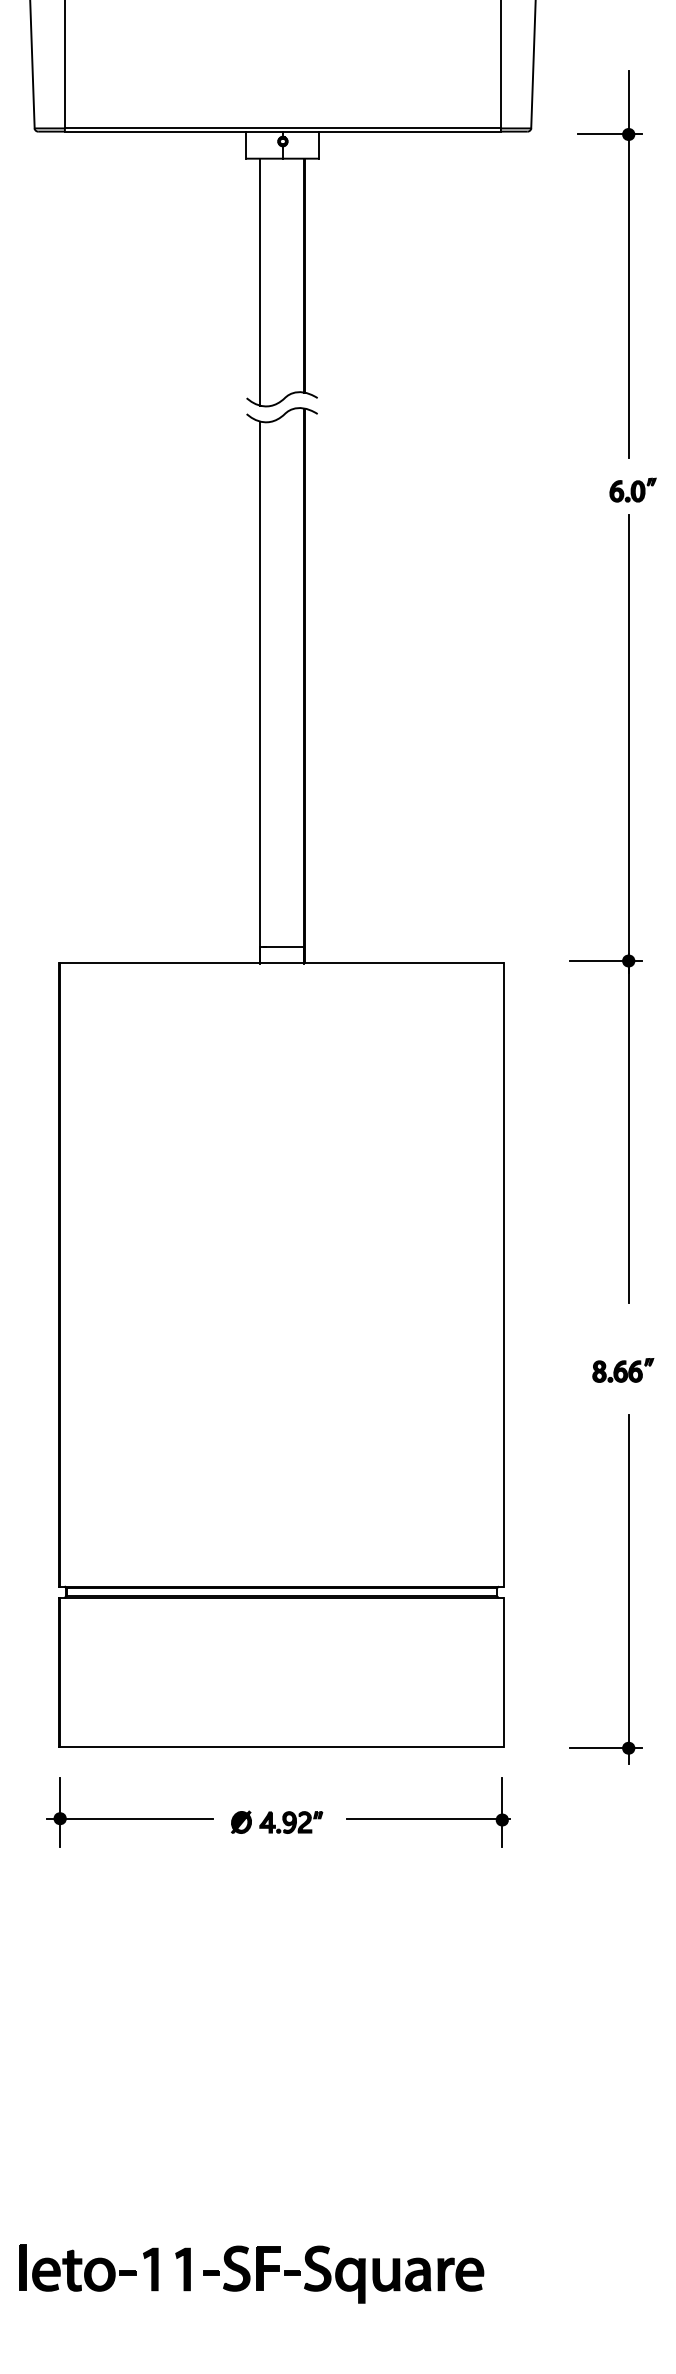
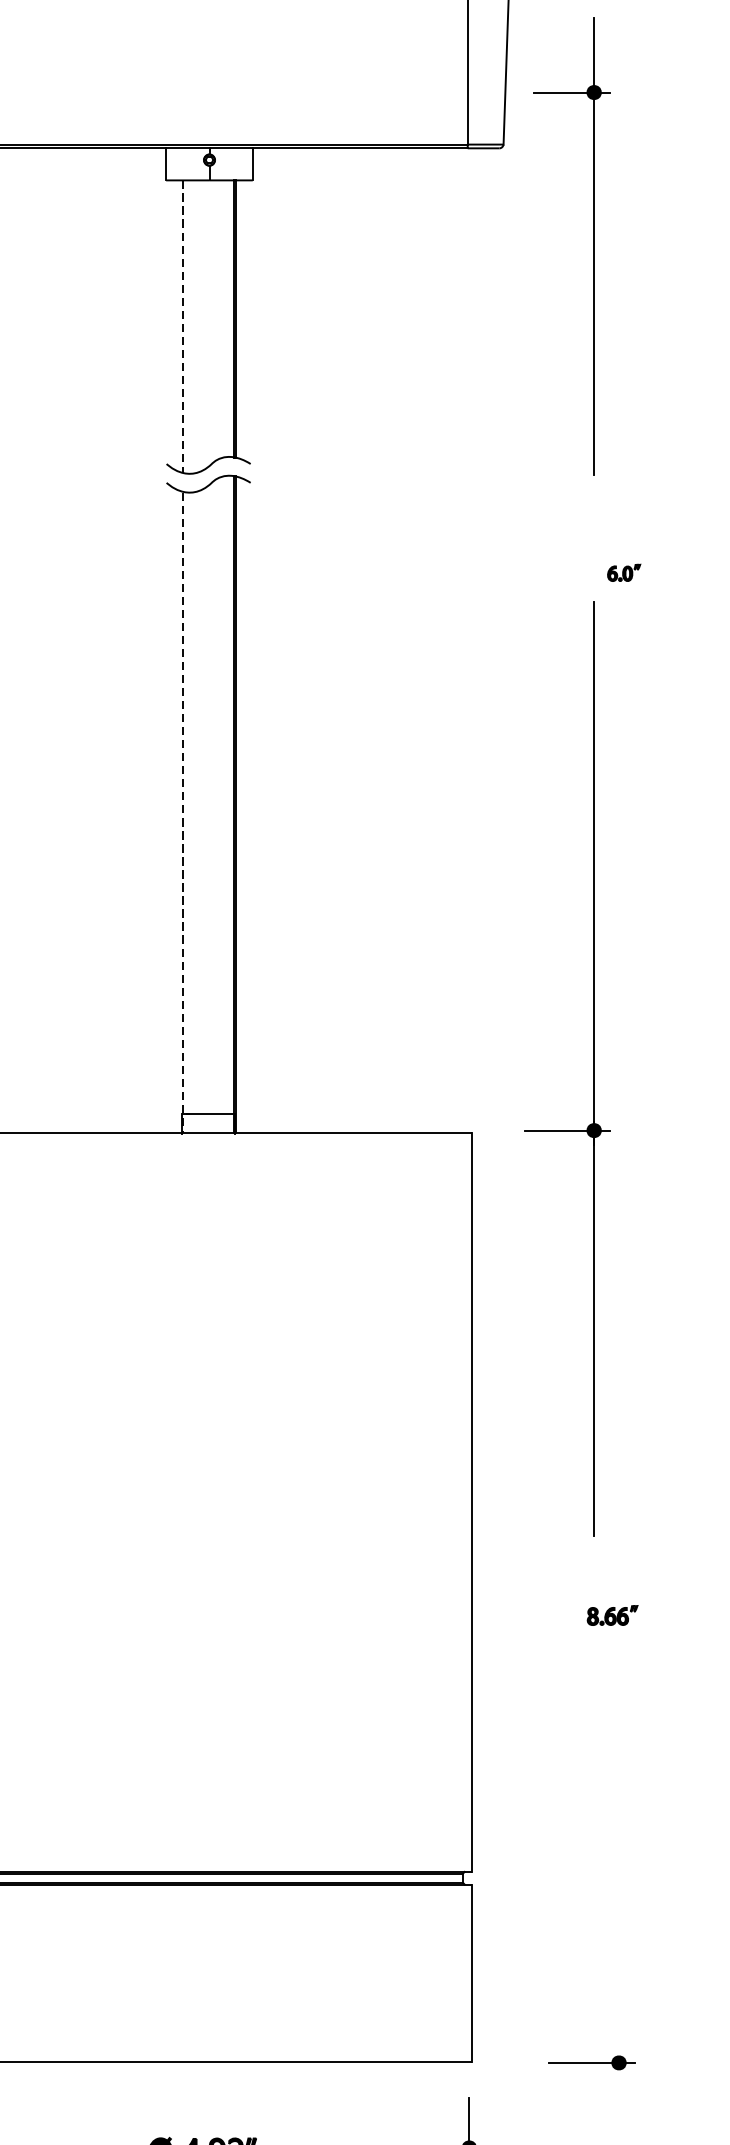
part: (628, 264) -> (593, 246), moved
line: (260, 282) -> (182, 327), solid -> dashed
part: (632, 489) -> (623, 572), size x0.6
line: (260, 693) -> (182, 813), solid -> dashed
part: (628, 908) -> (593, 1068), moved
part: (623, 1370) -> (612, 1615), size x0.7
line: (628, 1589) -> (618, 1874), removed

